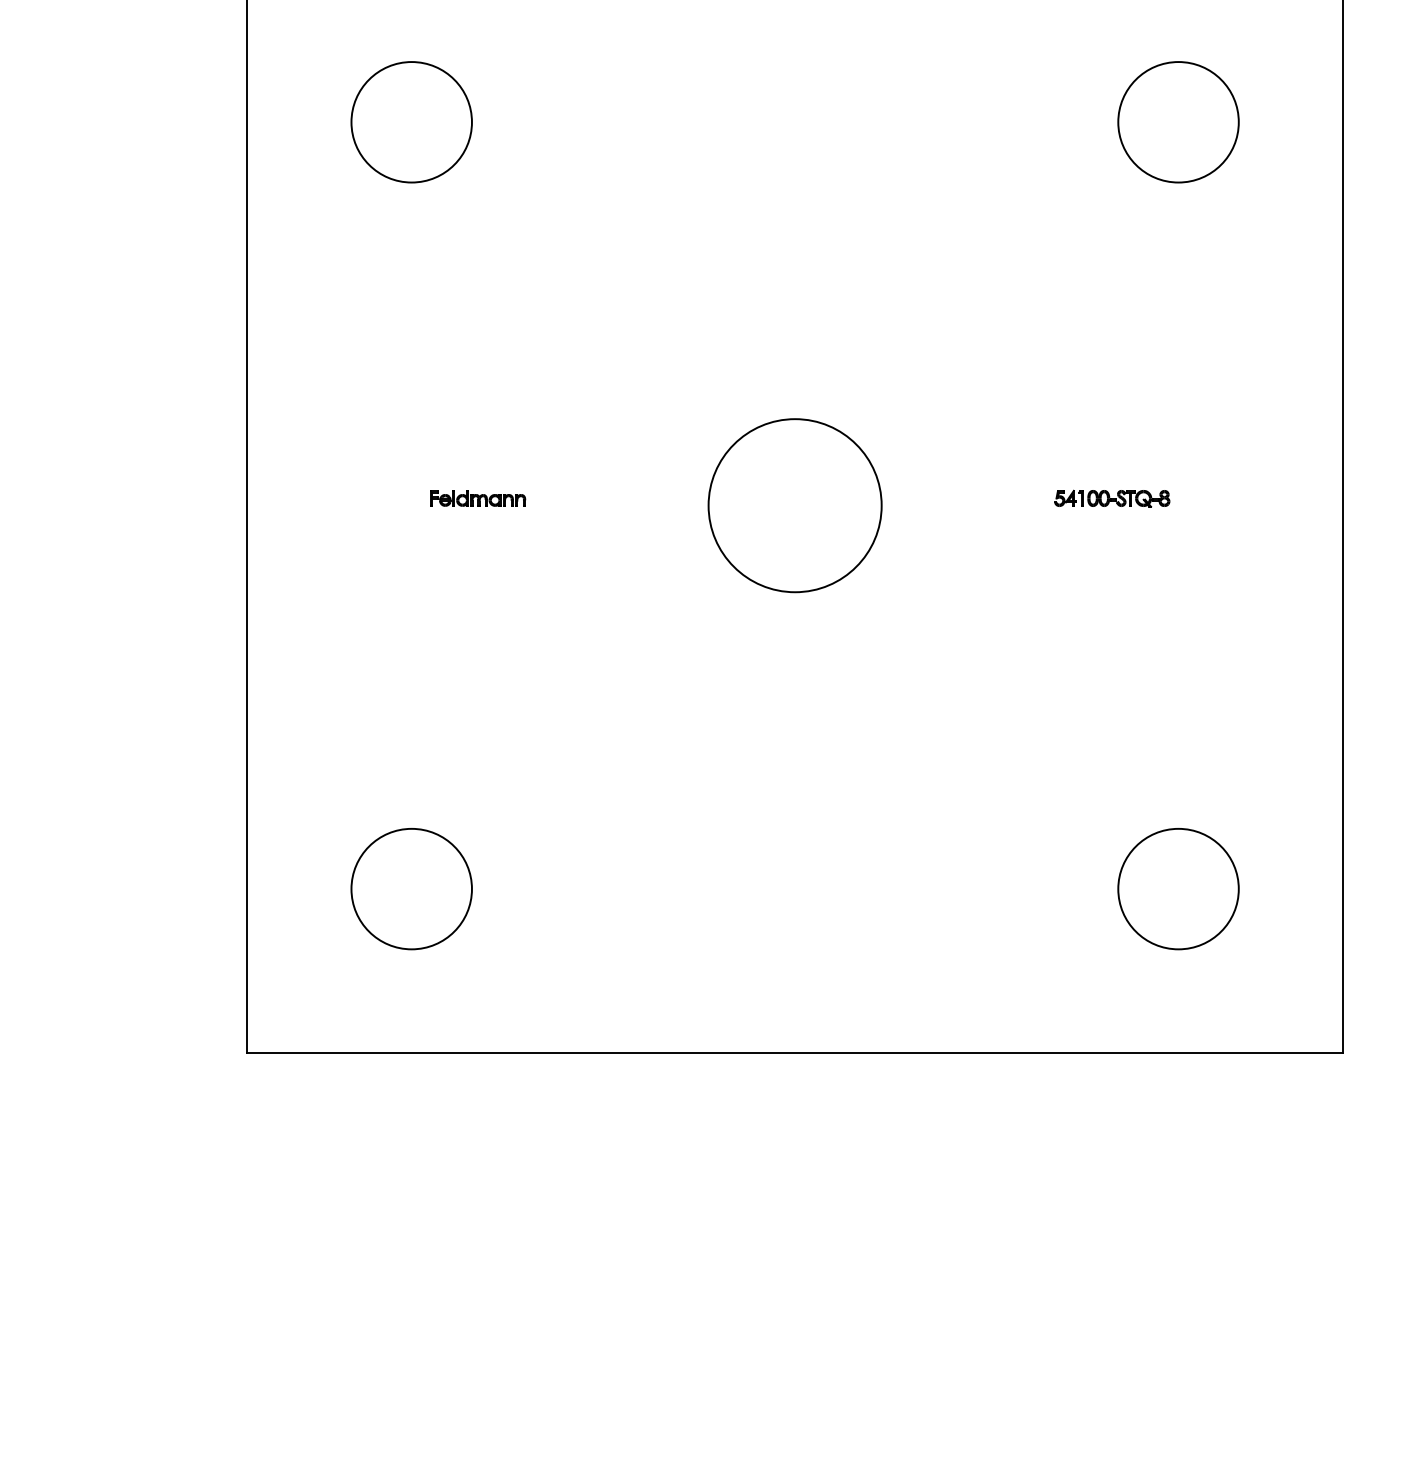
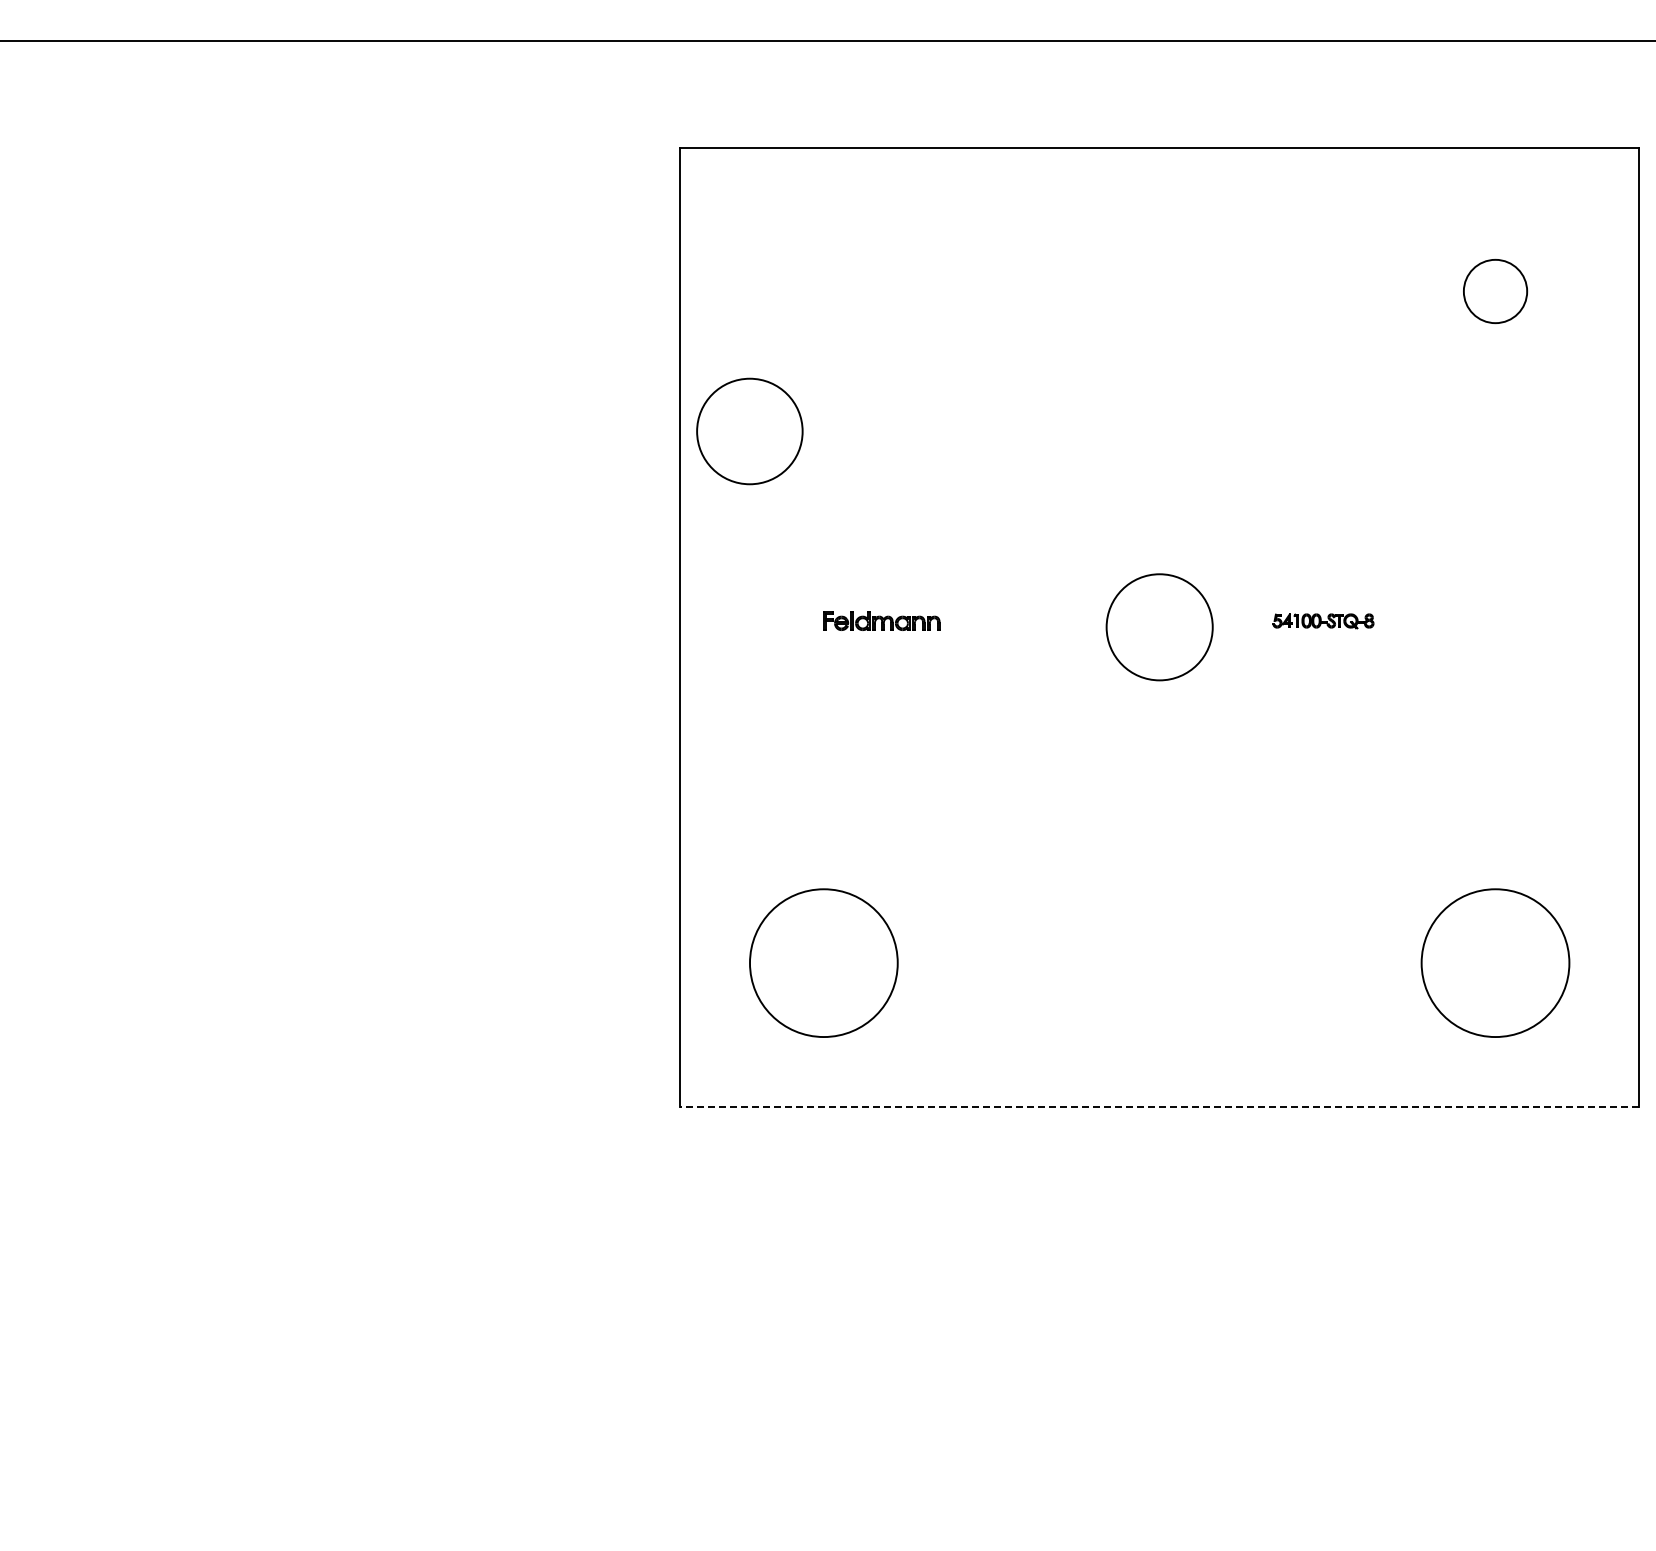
circle: (411, 122) -> (749, 431), moved
circle: (1178, 122) -> (1495, 291), size x0.6
part: (478, 497) -> (882, 620), size x1.4
part: (1112, 499) -> (1323, 621), moved
circle: (794, 505) -> (1159, 627), size x0.7
circle: (411, 888) -> (823, 962), size x1.4
circle: (1178, 888) -> (1495, 962), size x1.4
line: (794, 1053) -> (1159, 1107), solid -> dashed

